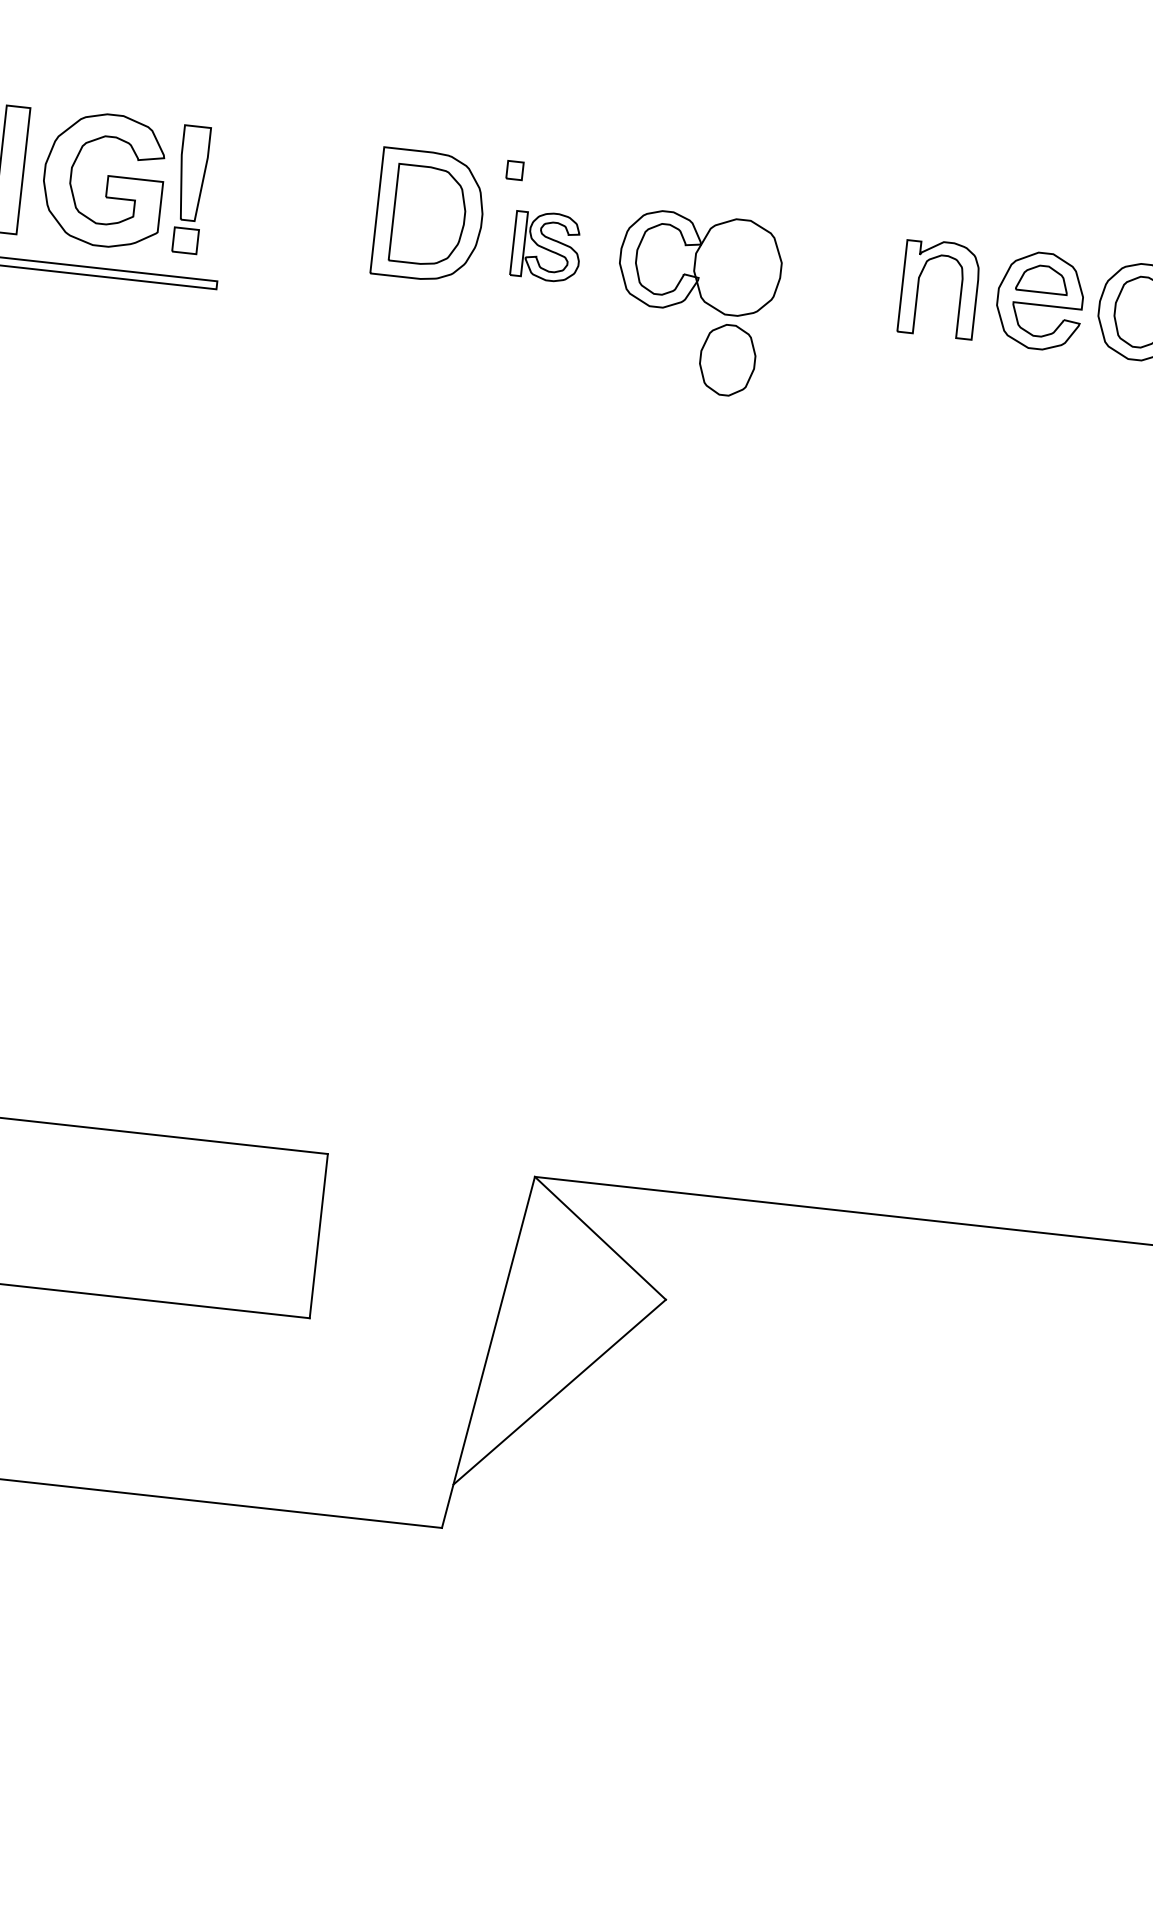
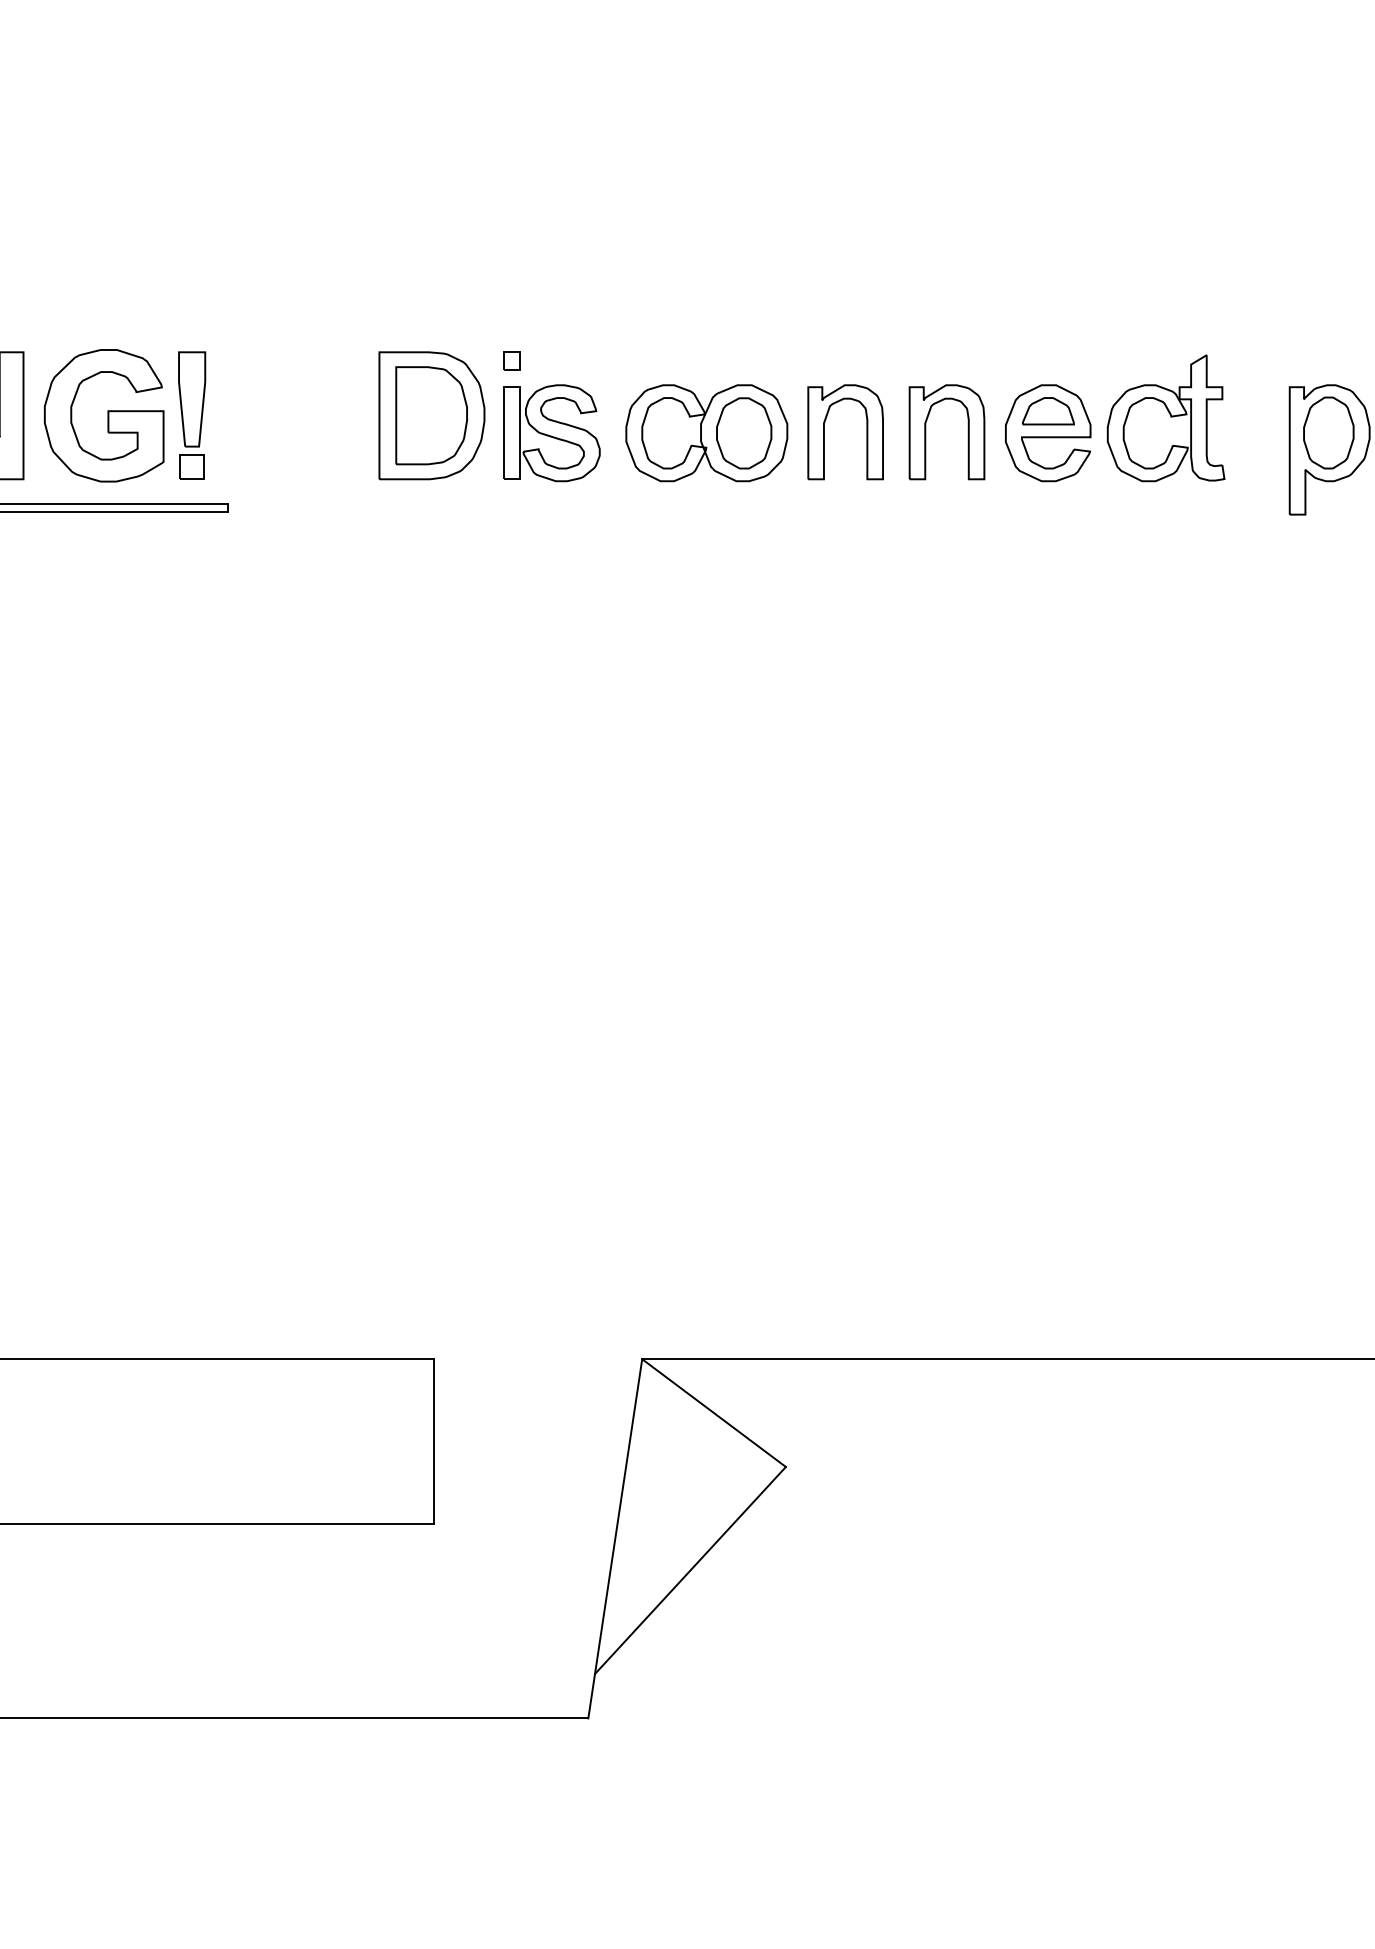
part: (546, 246) -> (551, 433), size x1.43
part: (817, 275) -> (824, 432), added
part: (727, 360) -> (744, 433), moved

